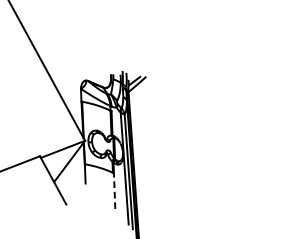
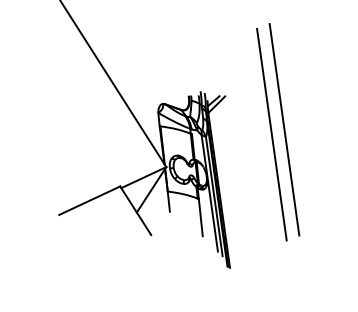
line: (199, 112) -> (284, 129), added
line: (187, 116) -> (271, 134), added
line: (114, 190) -> (200, 217), dashed -> solid

